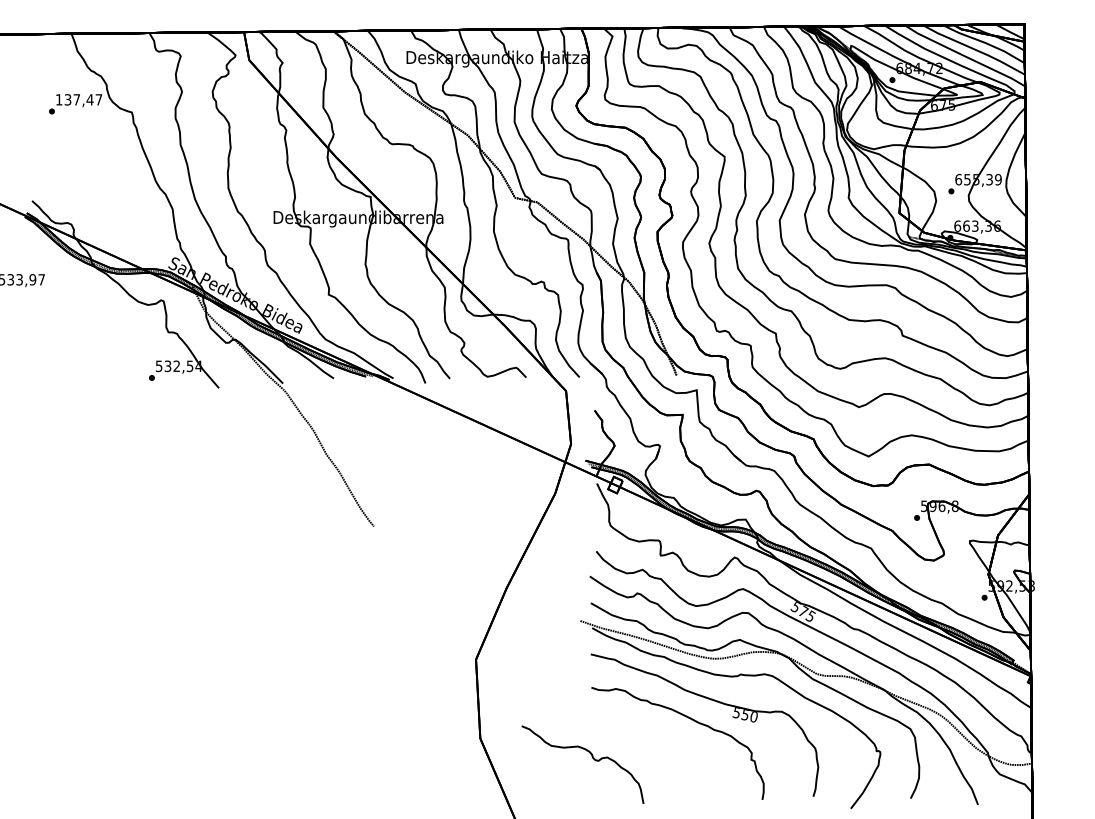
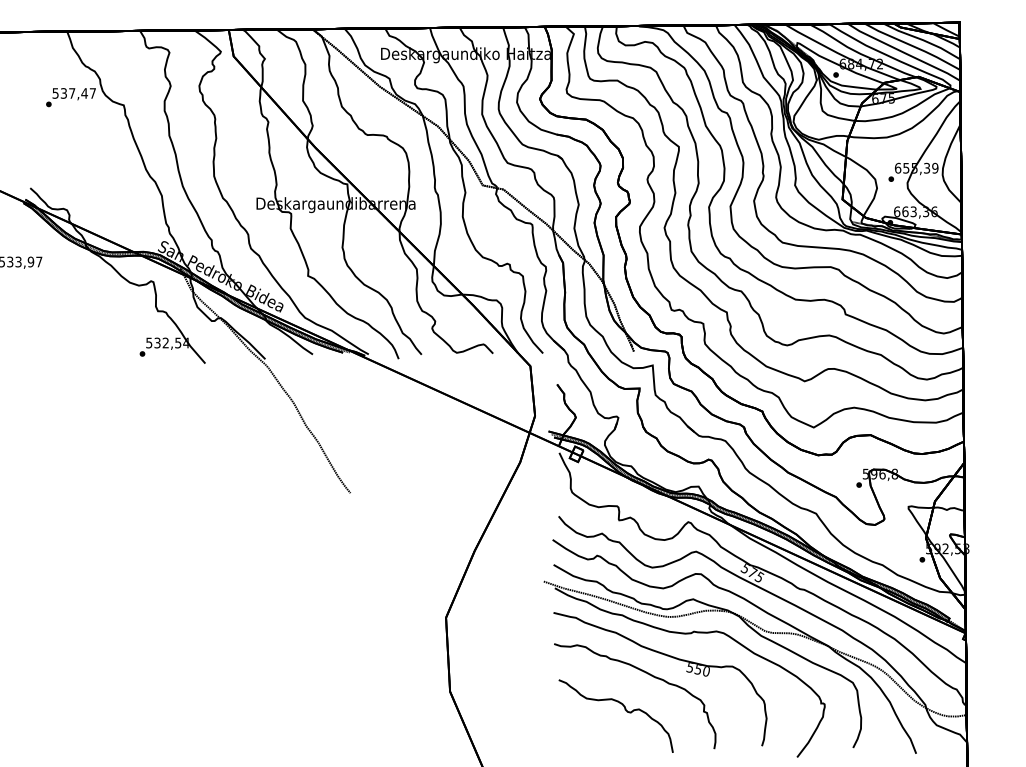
text: (59, 99) -> (55, 93), 137,47 -> 537,47
part: (591, 757) -> (624, 709), moved

